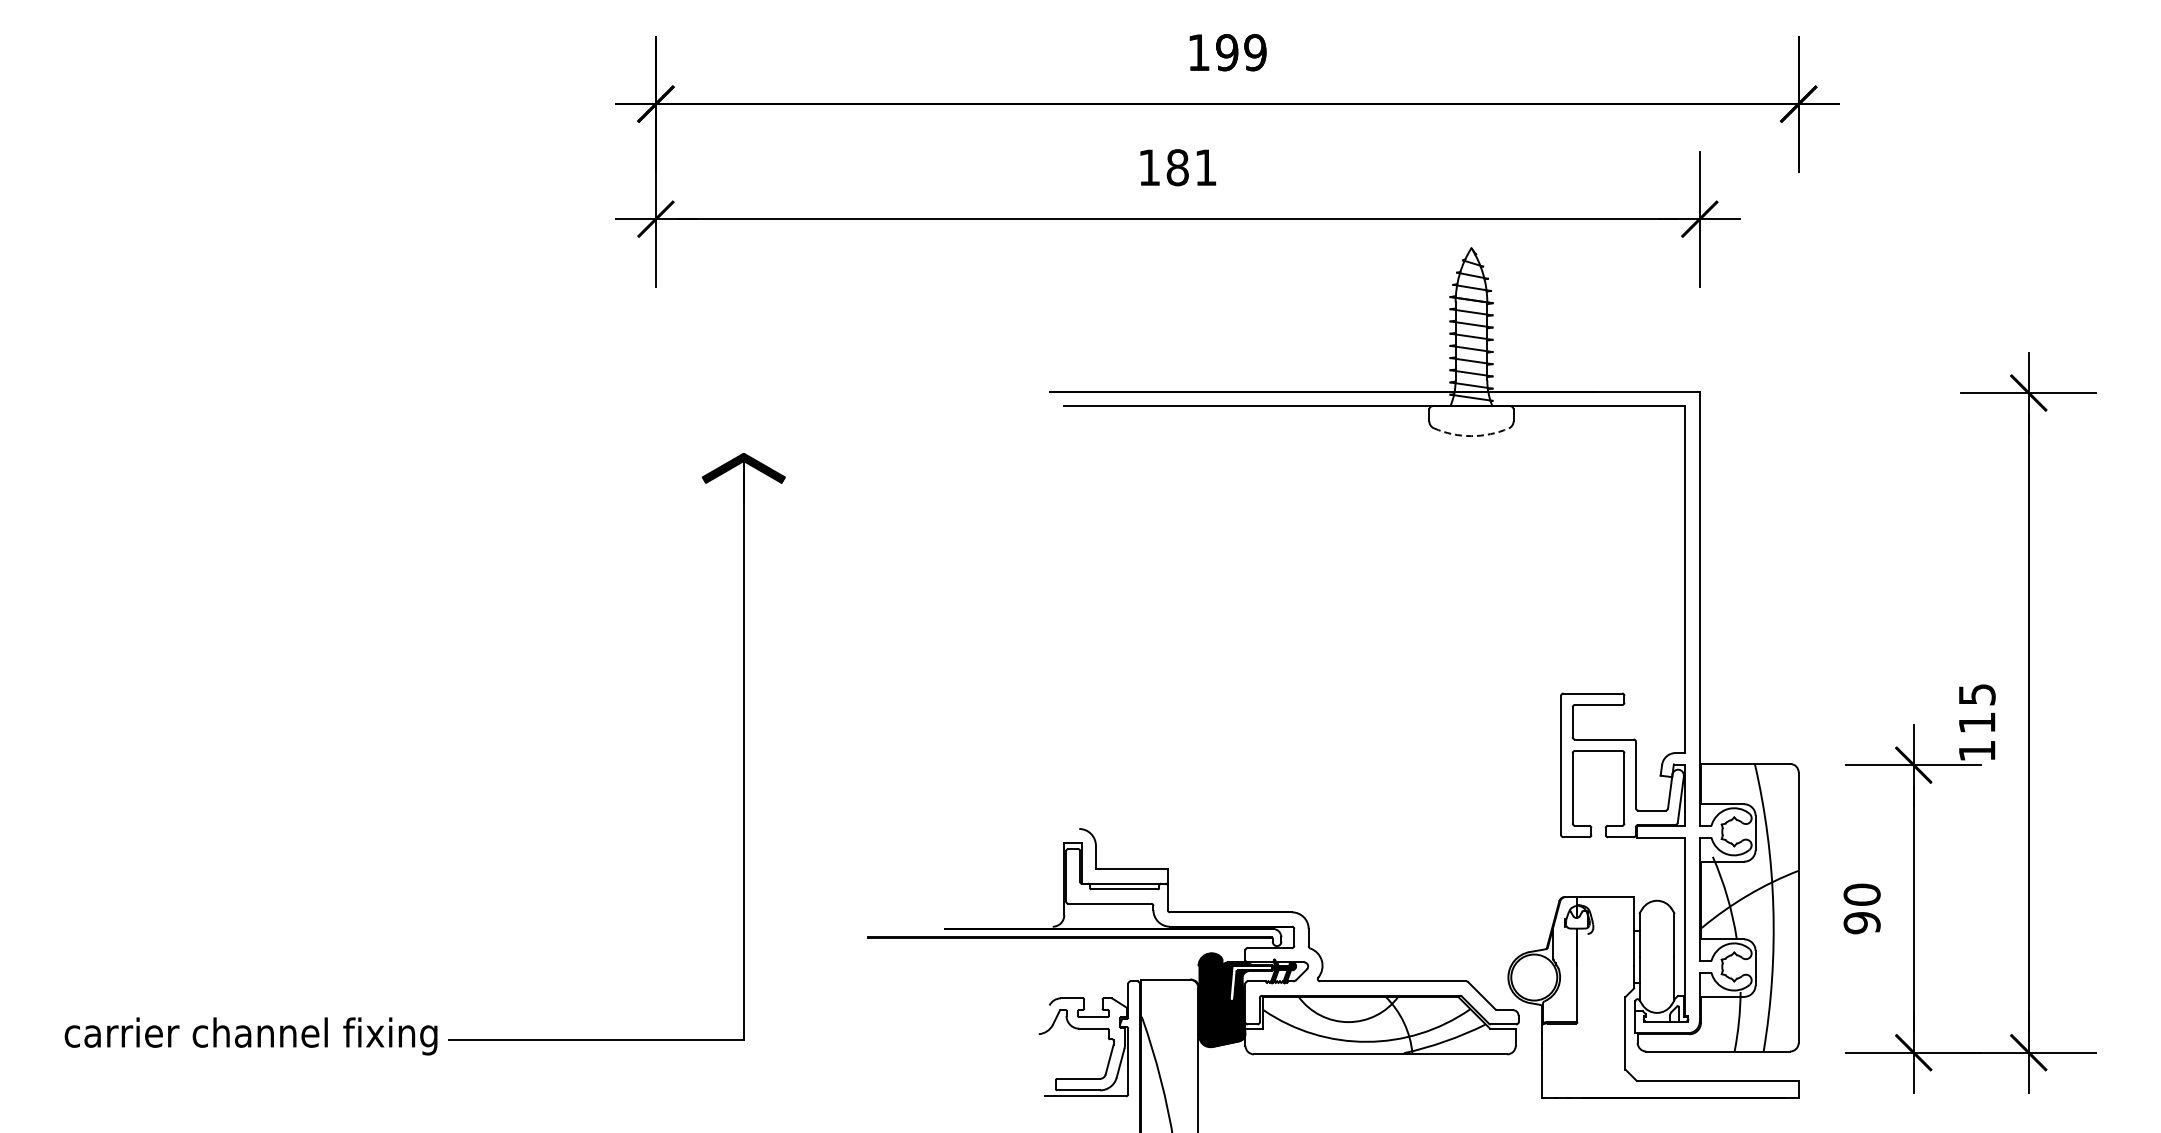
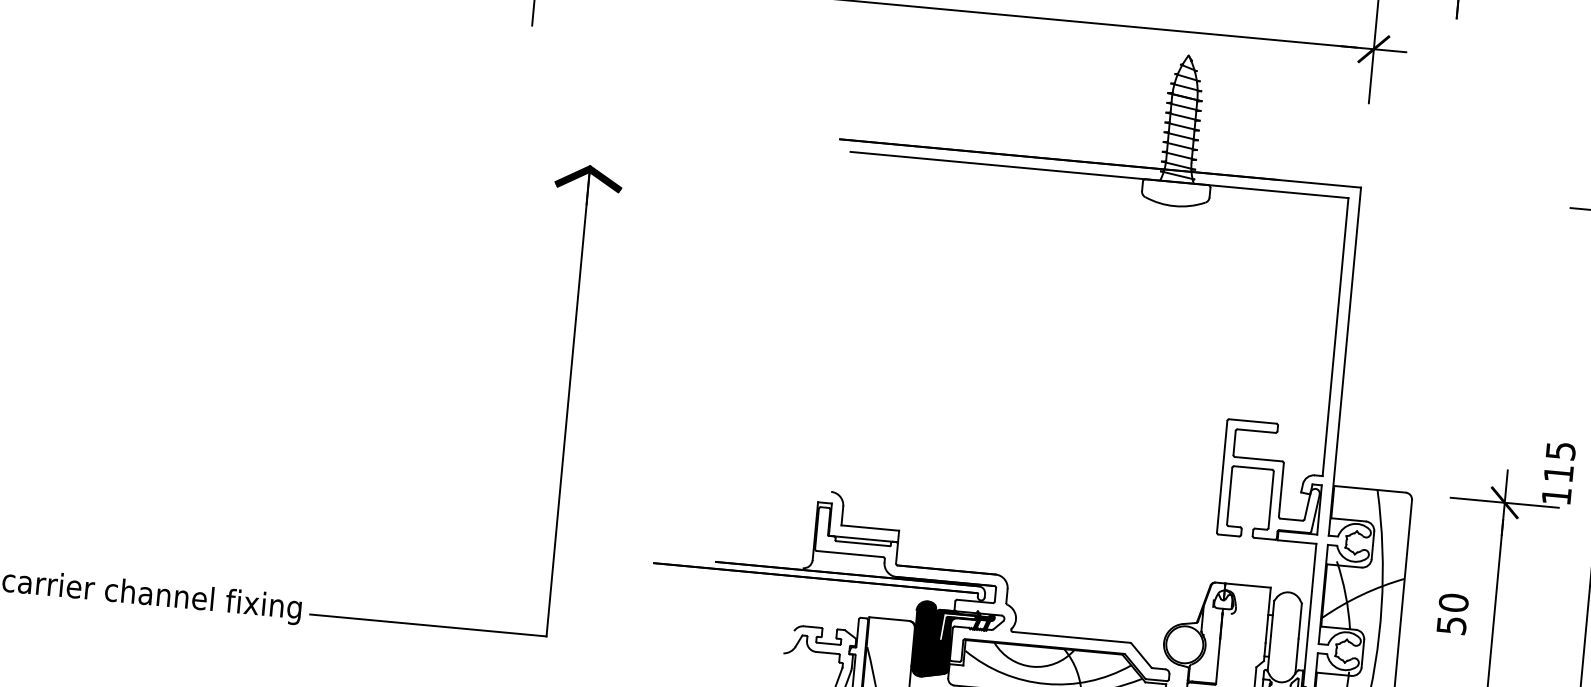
arc: (1471, 436) -> (1174, 206), dashed -> solid
text: (1861, 923) -> (1451, 625), 90 -> 50

